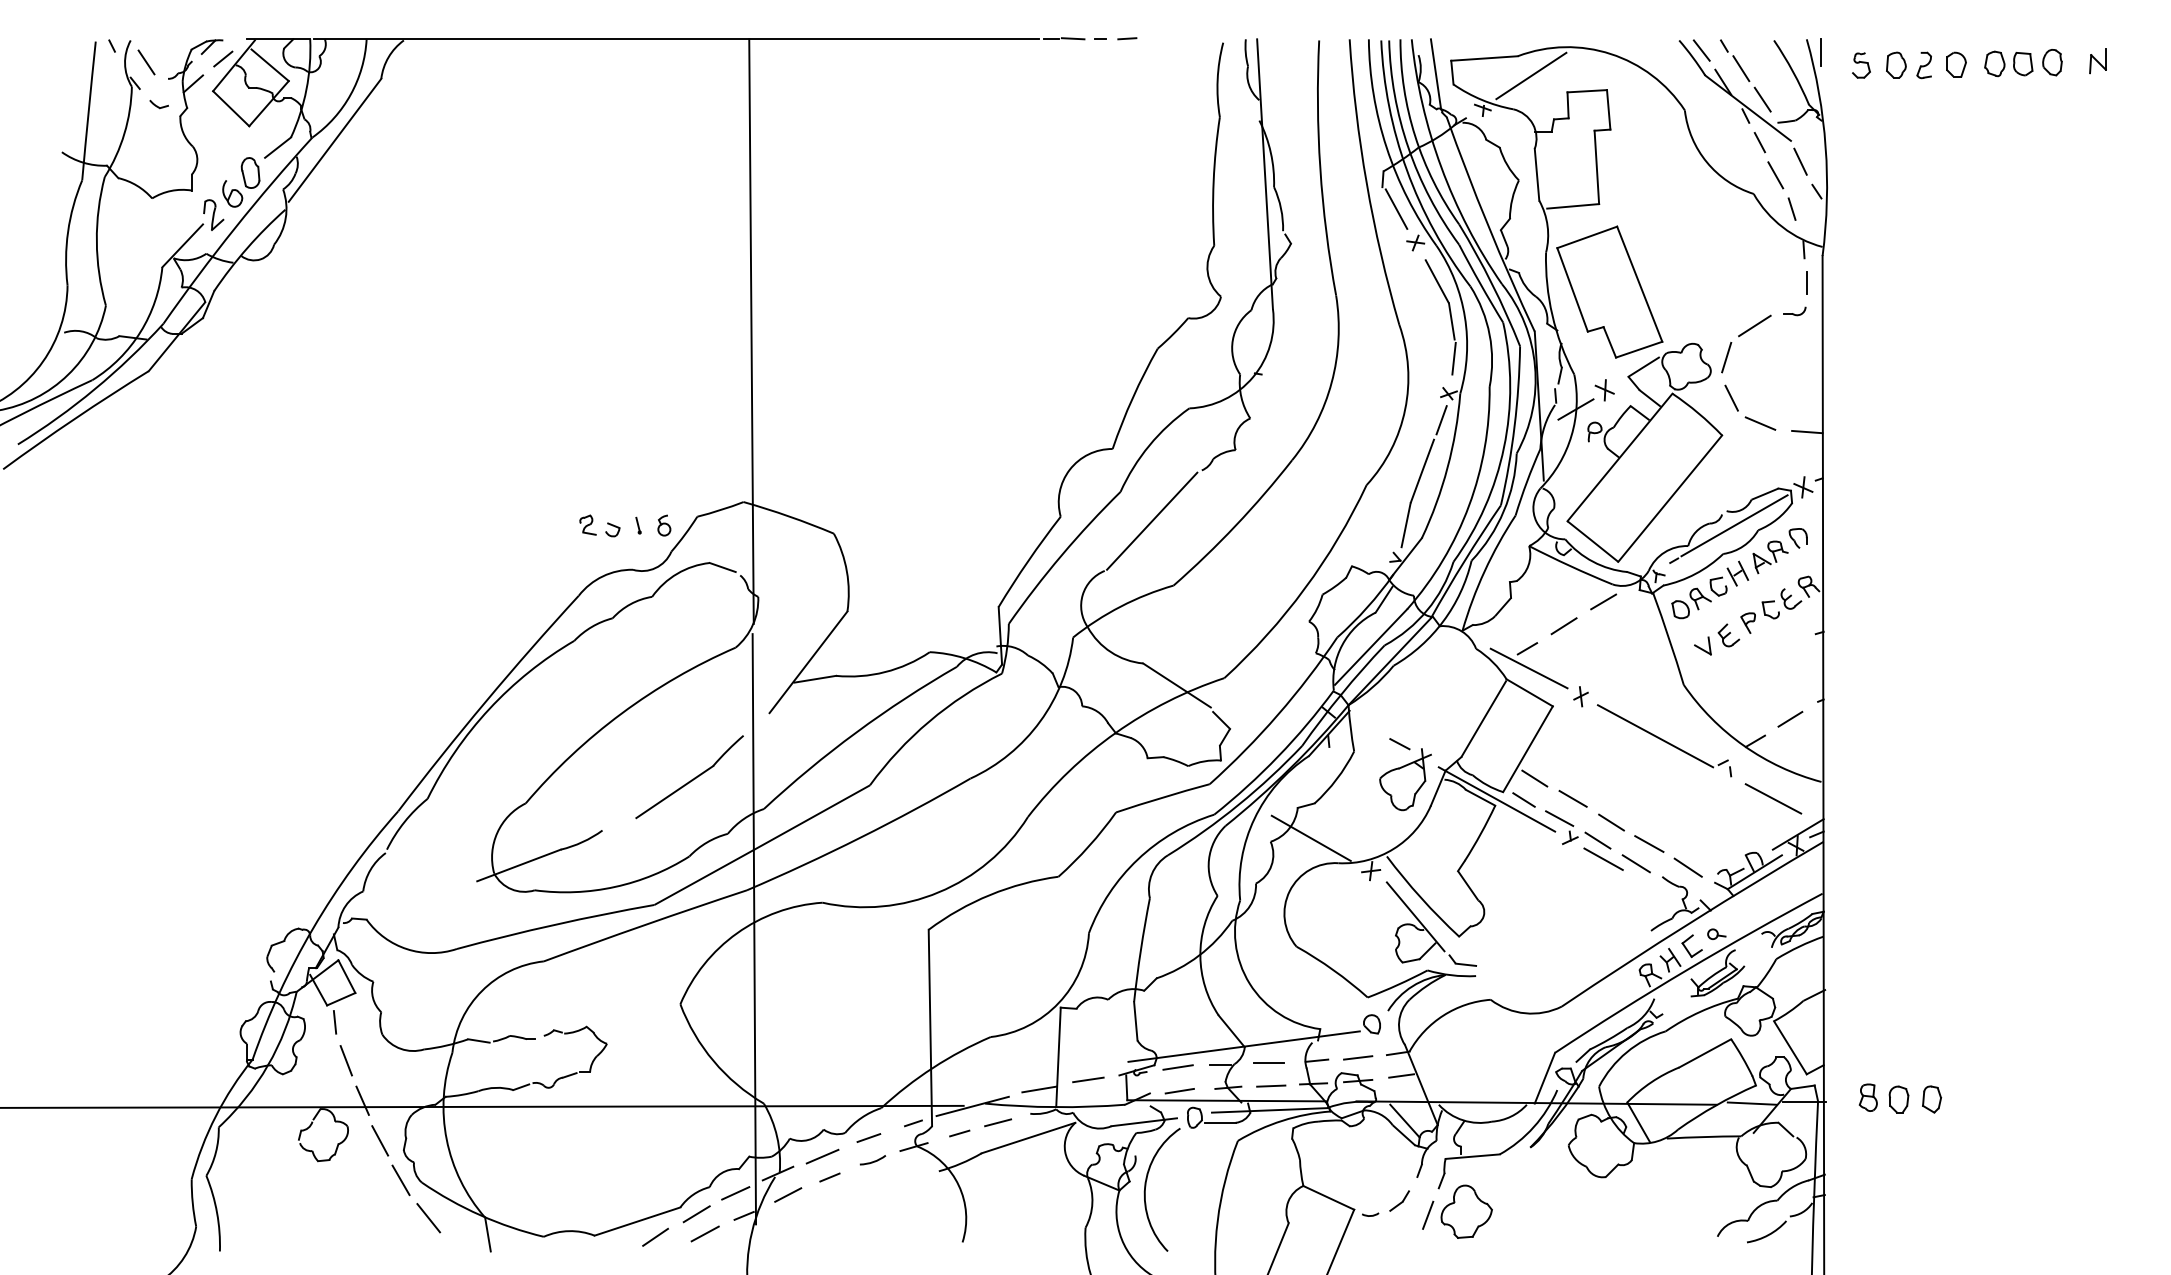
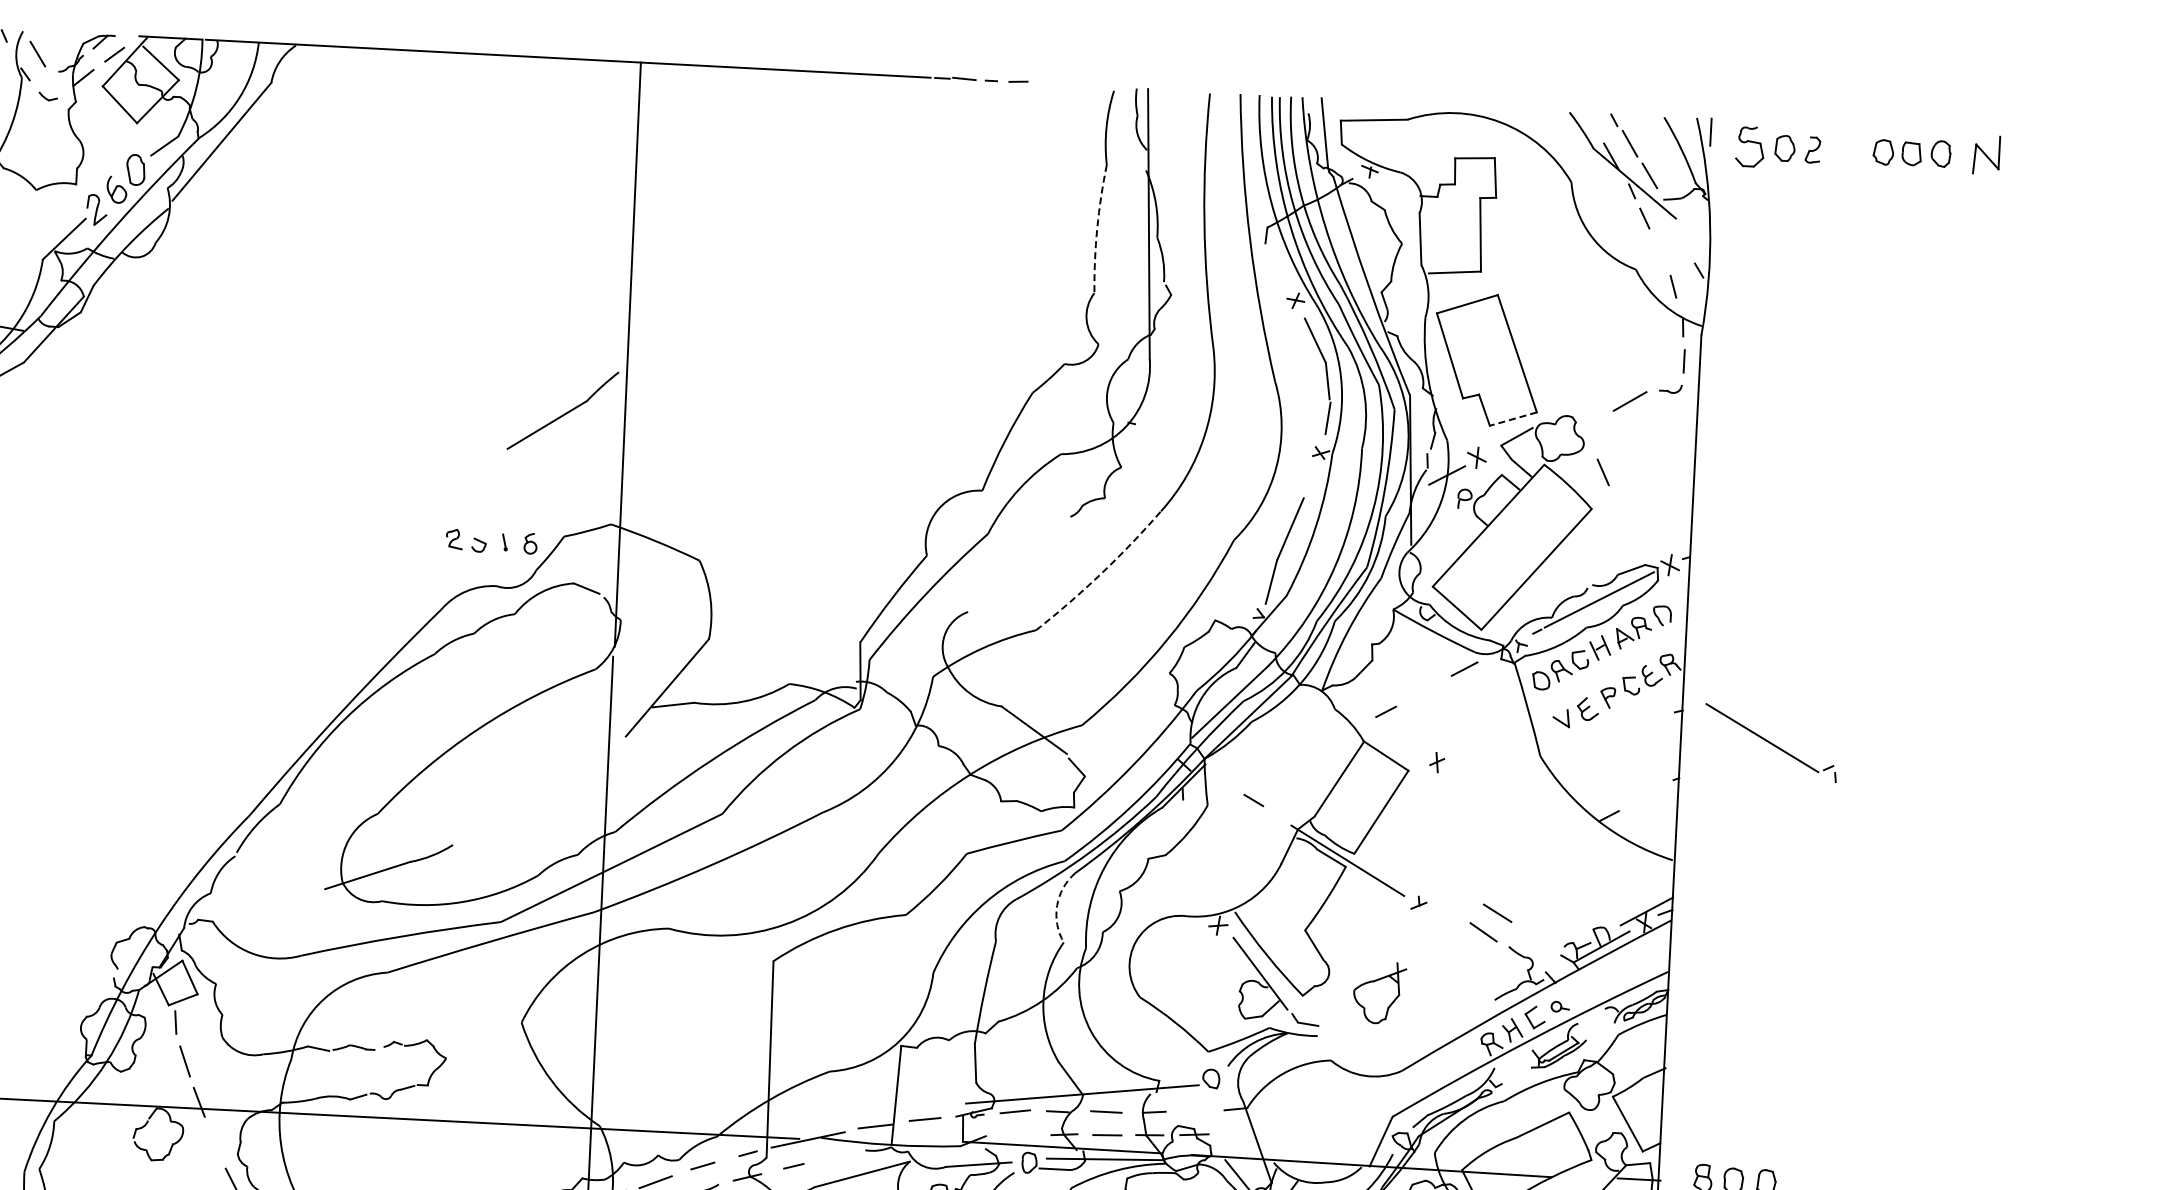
line: (1701, 50) -> (1591, 123), removed
part: (2097, 61) -> (1986, 155), size x1.6
part: (1956, 64) -> (1845, 150), removed
part: (1861, 65) -> (1750, 146), size x1.6
line: (1531, 75) -> (1420, 139), removed
line: (1800, 161) -> (1684, 239), removed
line: (1775, 175) -> (1658, 252), removed
arc: (1213, 181) -> (1097, 228), solid -> dashed
line: (1396, 208) -> (1278, 265), removed
line: (1638, 349) -> (1512, 418), solid -> dashed
line: (1726, 357) -> (1600, 431), removed
line: (1441, 420) -> (1312, 479), removed
line: (1760, 423) -> (1630, 499), removed
line: (1807, 431) -> (1677, 509), removed
line: (1152, 520) -> (1018, 564), removed
arc: (1235, 525) -> (1101, 573), solid -> dashed
line: (1563, 626) -> (1423, 691), removed
line: (1528, 668) -> (1386, 731), removed
line: (1790, 718) -> (1645, 795), removed
part: (1664, 740) -> (1771, 742), moved
part: (689, 777) -> (562, 411), moved
line: (1534, 778) -> (1386, 841), removed
part: (1405, 779) -> (1379, 992), moved
line: (1572, 798) -> (1423, 863), removed
line: (1773, 798) -> (1624, 874), removed
line: (1523, 799) -> (1374, 862), removed
line: (1559, 818) -> (1409, 883), removed
line: (1611, 822) -> (1460, 889), removed
line: (1310, 837) -> (1159, 889), removed
line: (1597, 840) -> (1446, 907), removed
line: (1603, 858) -> (1451, 925), removed
arc: (1209, 859) -> (1057, 905), solid -> dashed
line: (1687, 867) -> (1534, 938), removed
line: (1358, 1057) -> (1196, 1111), removed
line: (1401, 1075) -> (1238, 1131), removed
line: (1179, 1090) -> (1015, 1134), removed
line: (1751, 1103) -> (1586, 1177), removed
line: (998, 1122) -> (833, 1157), removed
line: (380, 1140) -> (215, 1142), removed

